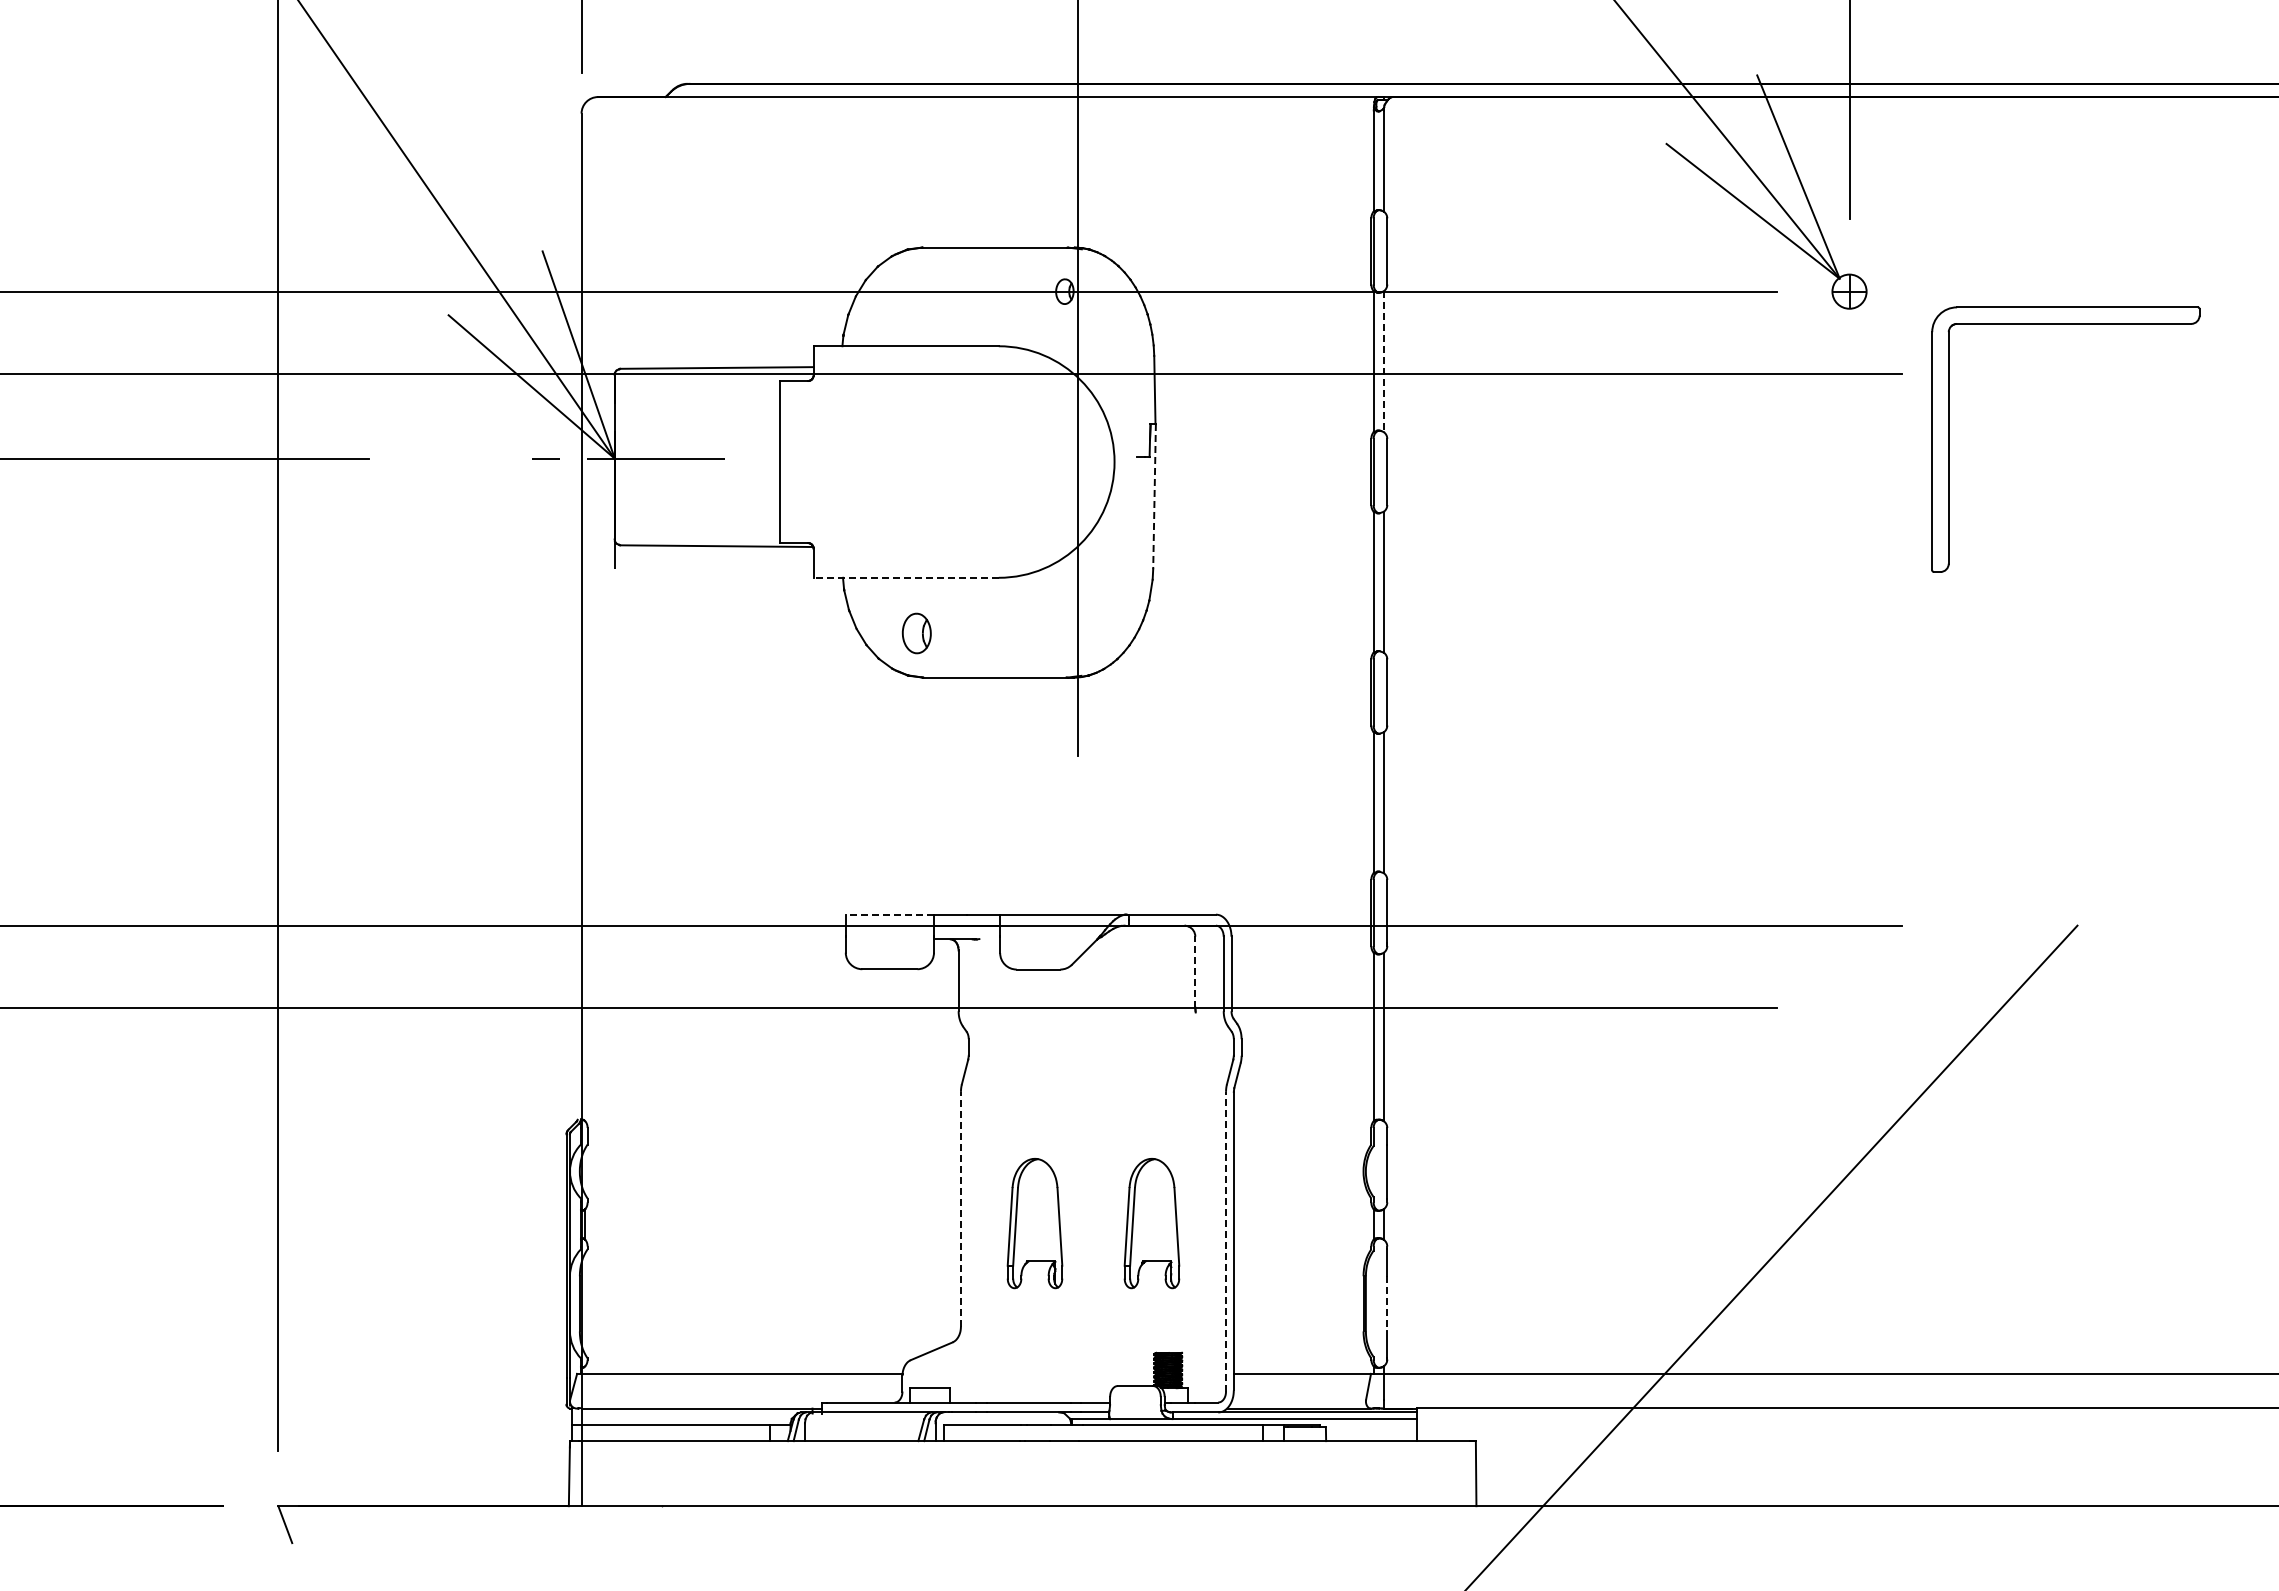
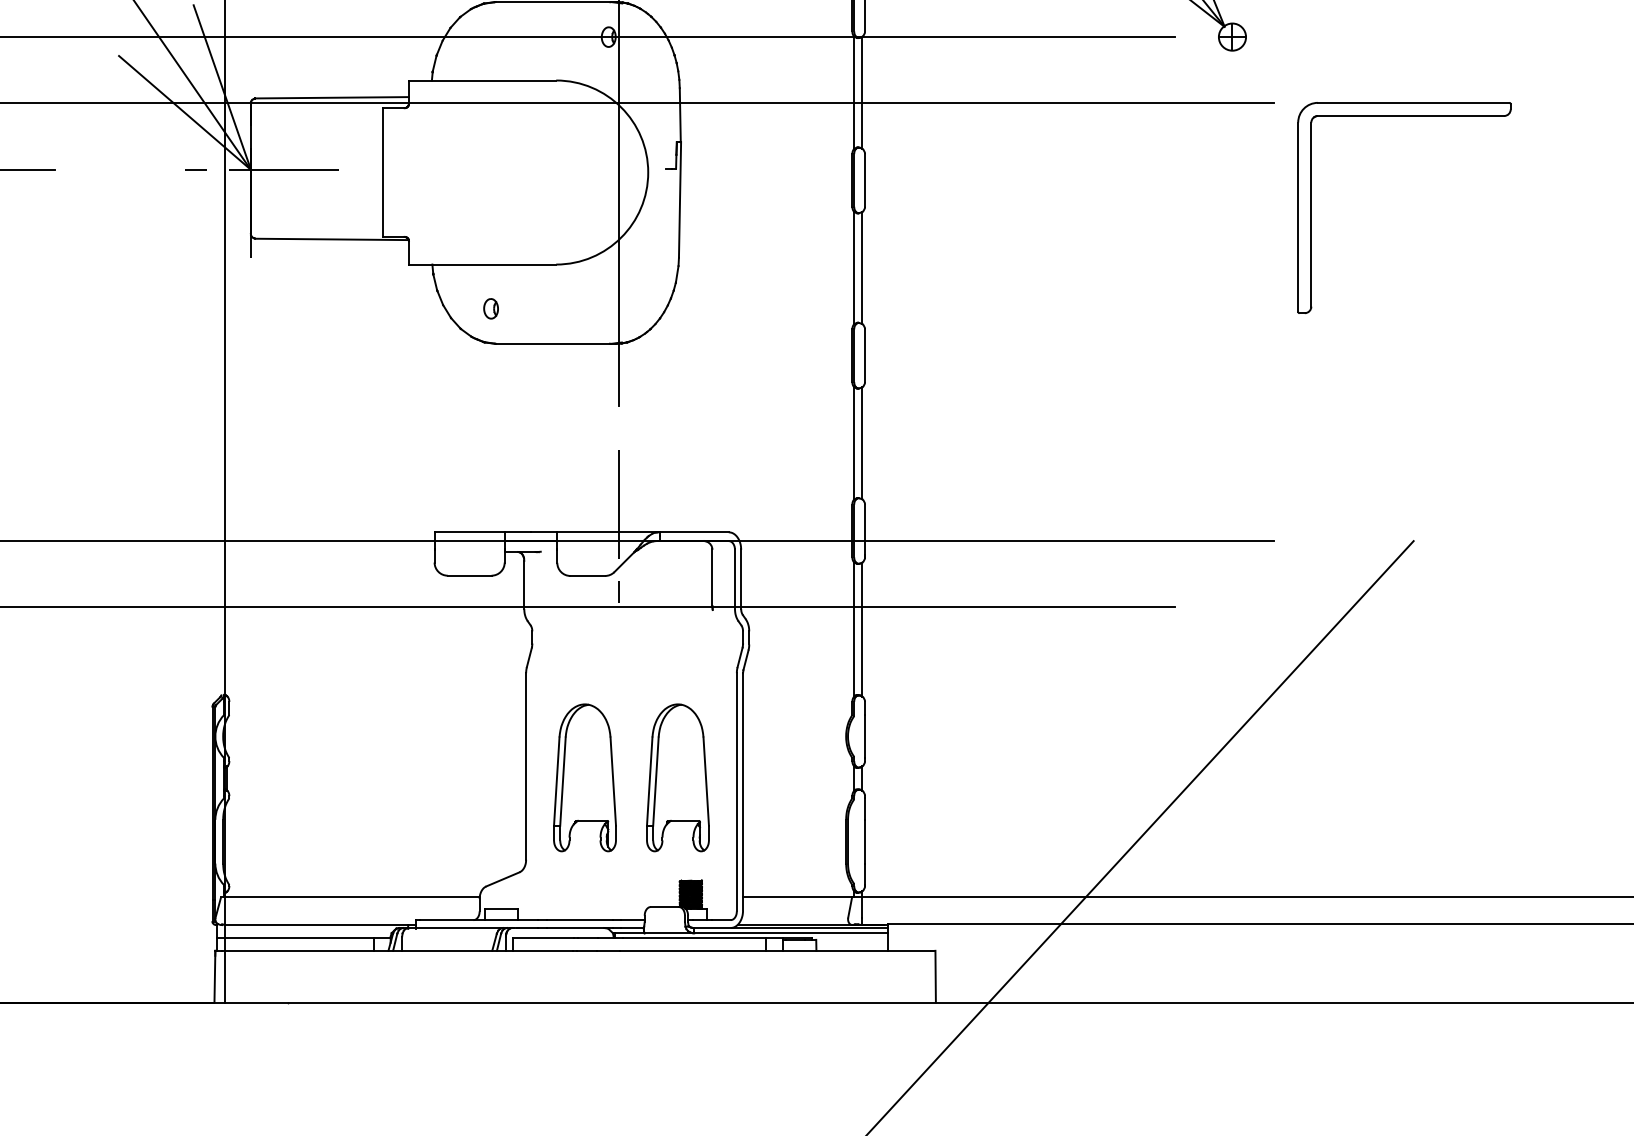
part: (2065, 324) -> (1404, 116), moved
line: (1383, 362) -> (862, 93), dashed -> solid
line: (1154, 496) -> (679, 199), dashed -> solid
line: (906, 577) -> (482, 264), dashed -> solid
part: (916, 633) -> (490, 308), size x0.62
line: (1077, 909) -> (618, 528), added
line: (889, 914) -> (469, 532), dashed -> solid
line: (1195, 971) -> (712, 577), dashed -> solid
line: (960, 1208) -> (525, 765), dashed -> solid
part: (1034, 1223) -> (584, 777), size x1.43
part: (1151, 1223) -> (677, 777), size x1.43
line: (1226, 1241) -> (737, 792), dashed -> solid
line: (1387, 1303) -> (865, 841), dashed -> solid

